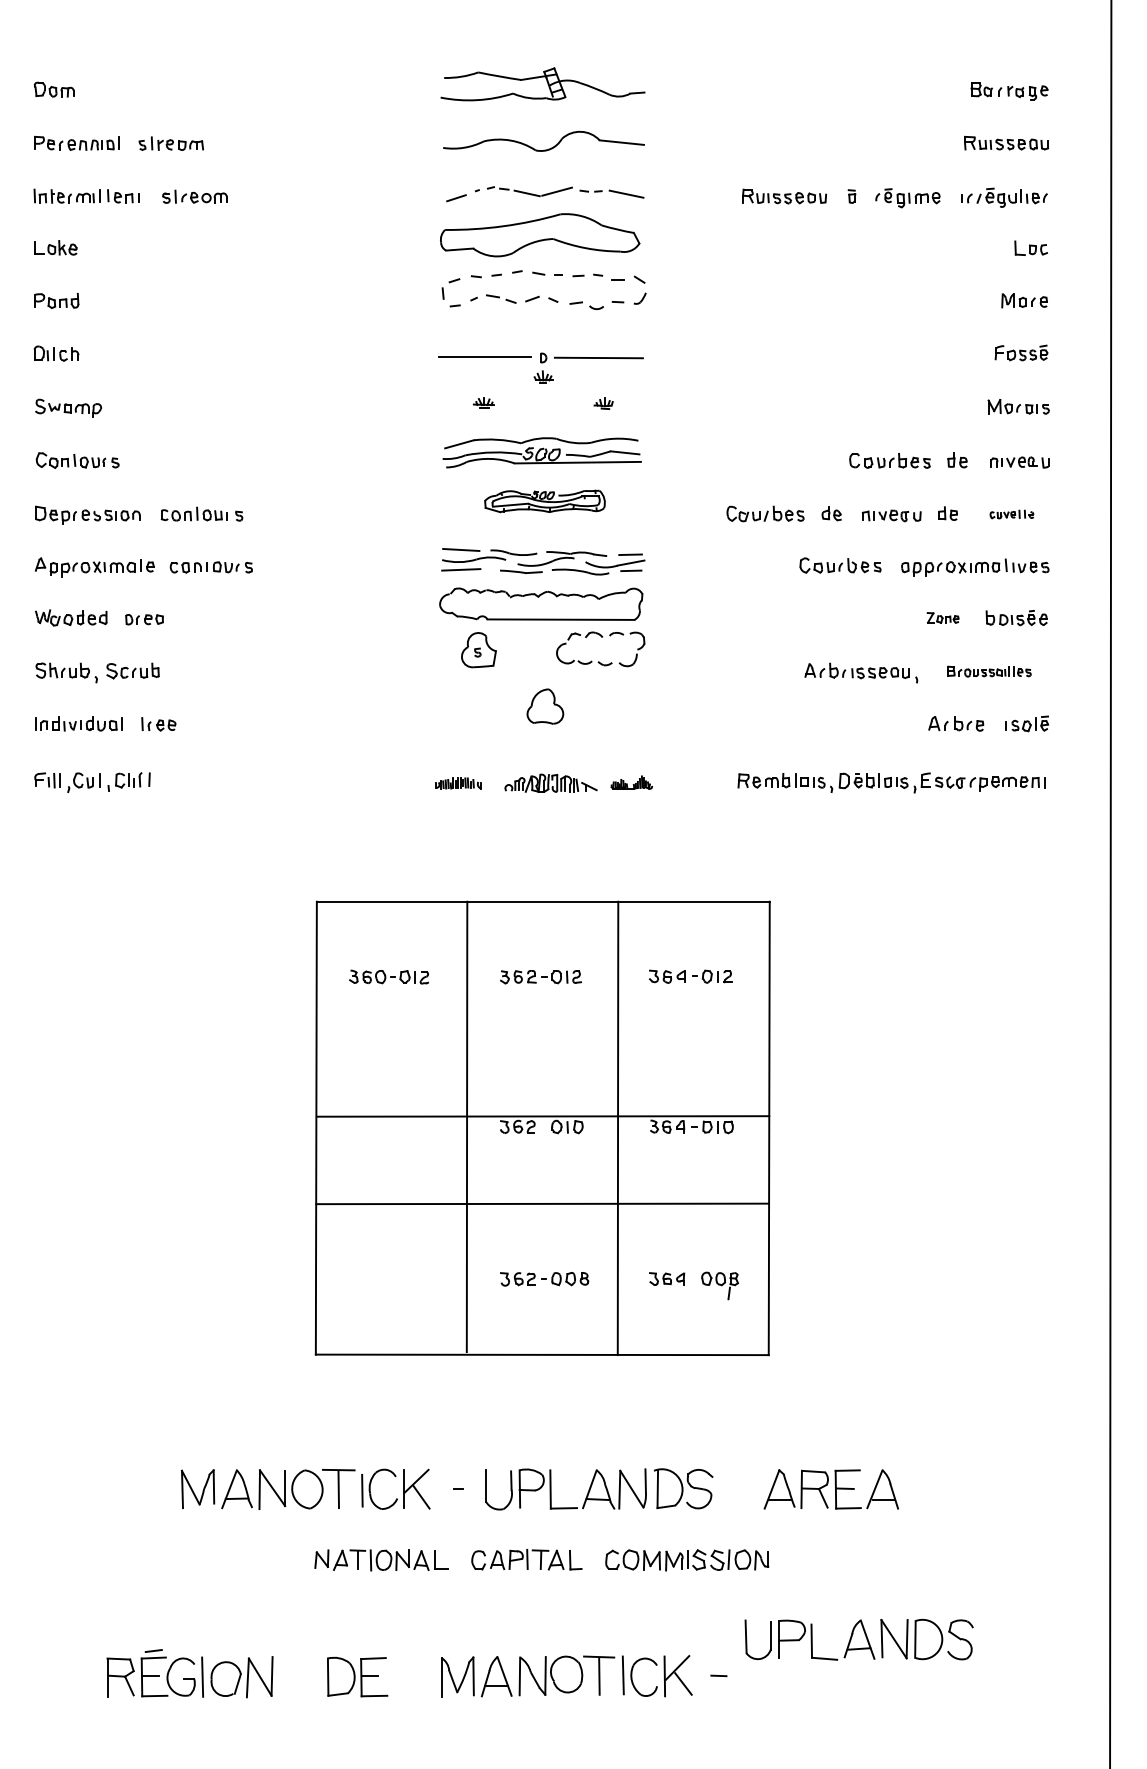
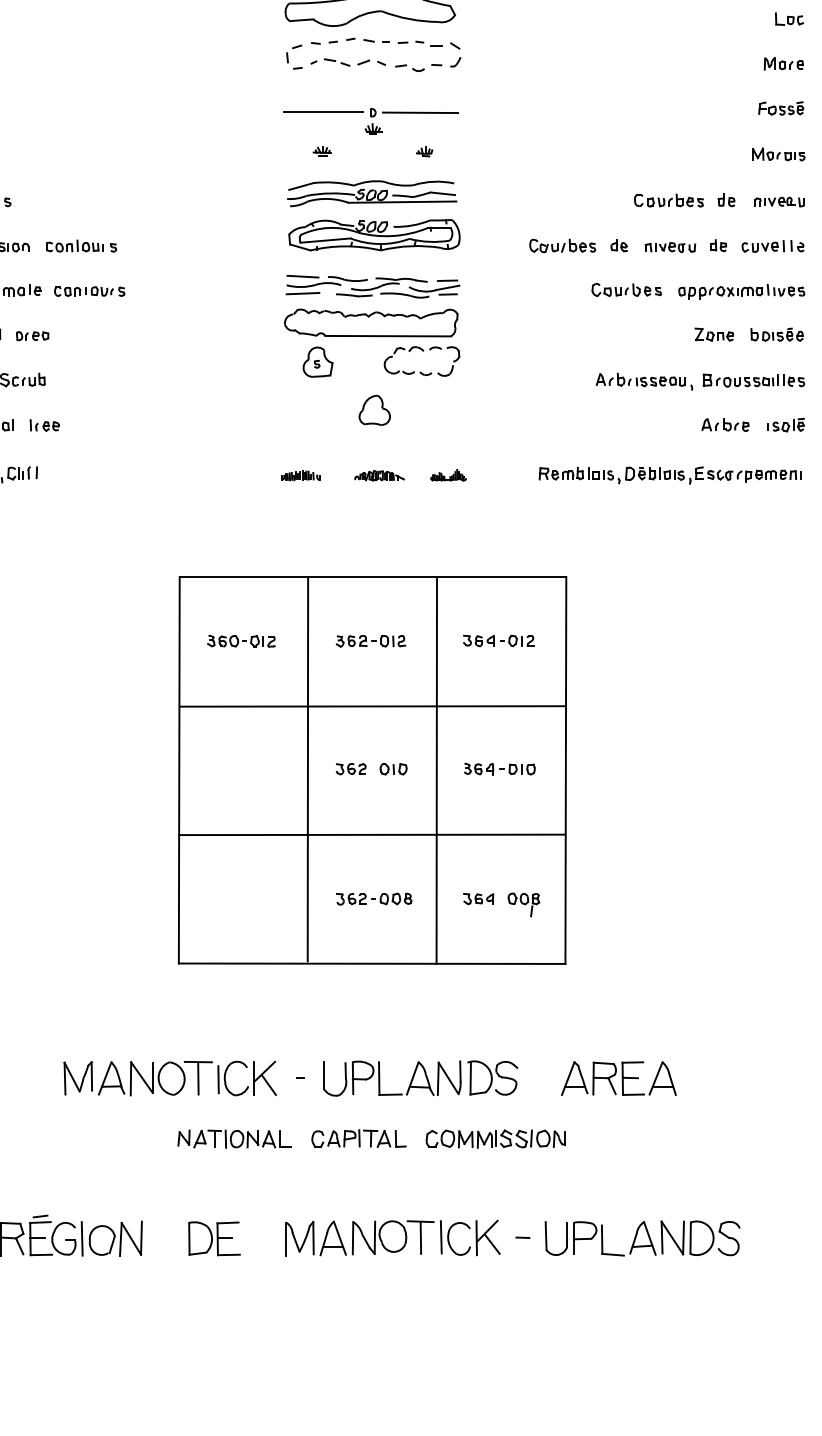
part: (544, 501) -> (374, 235), size x1.67
part: (1011, 514) -> (772, 246), size x1.67
part: (942, 617) -> (713, 334), size x1.43
part: (989, 671) -> (753, 380), size x1.43
part: (550, 782) -> (379, 475), size x0.62
line: (542, 1116) -> (372, 706), moved
part: (858, 1639) -> (642, 1238), moved

